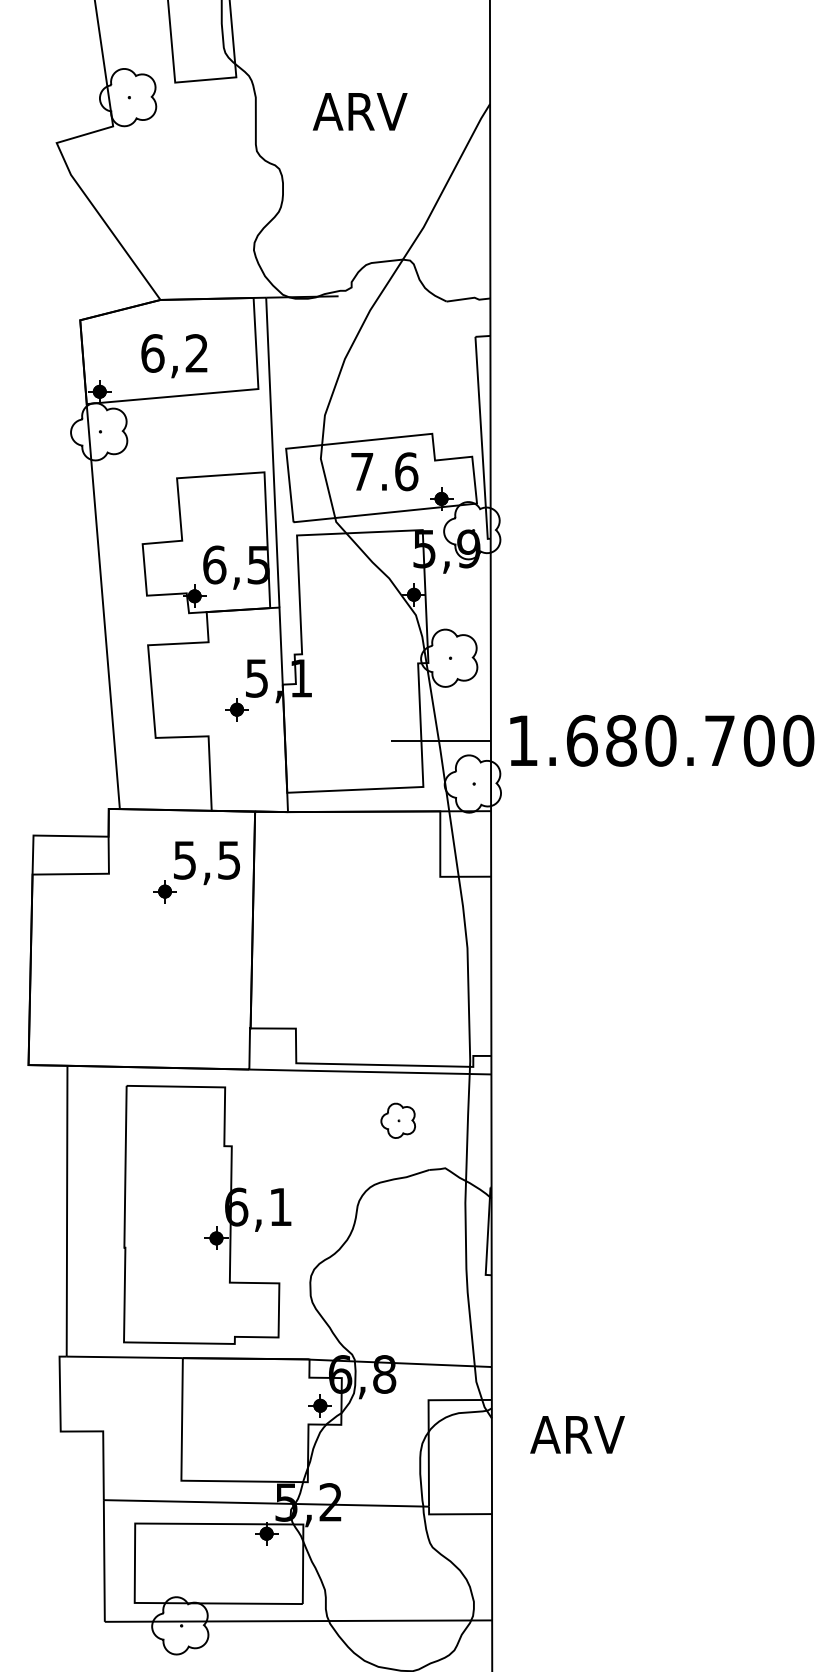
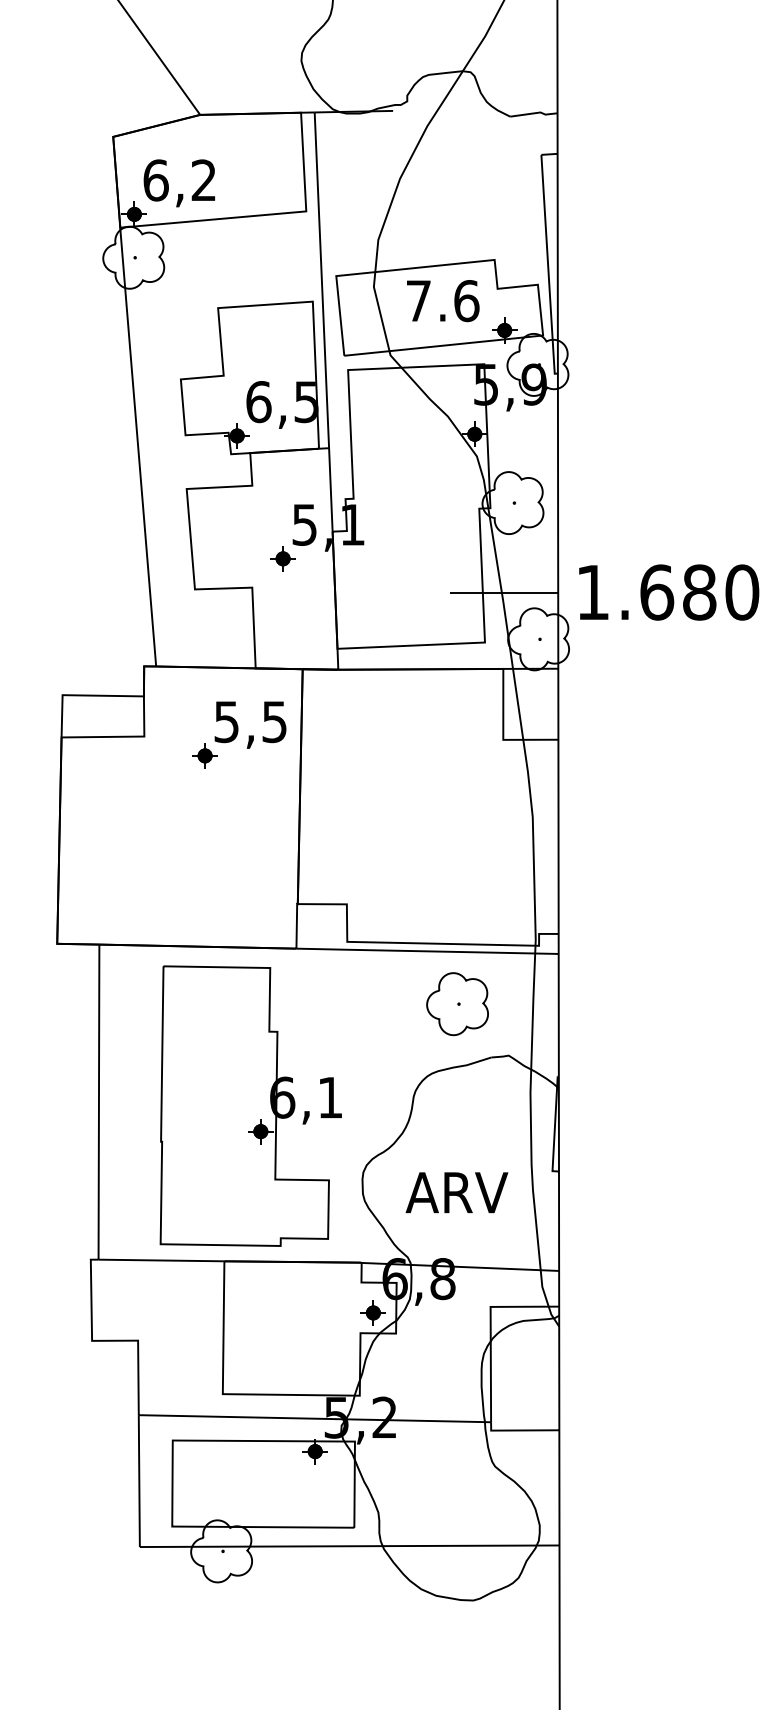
text: (174, 356) -> (179, 183), moved
part: (398, 1120) -> (458, 1003), size x1.67
text: (577, 1434) -> (456, 1192), moved

